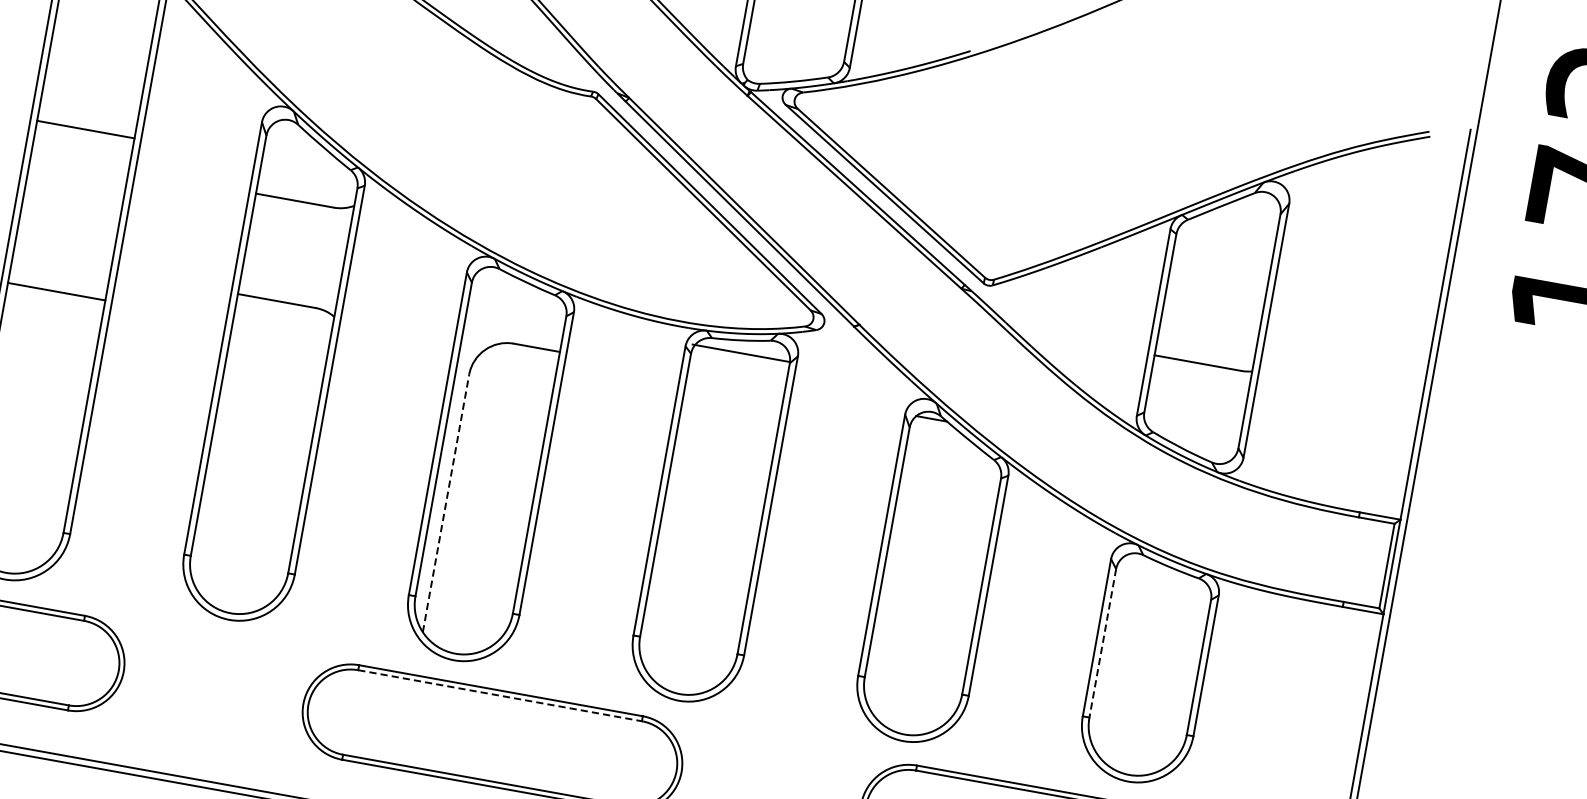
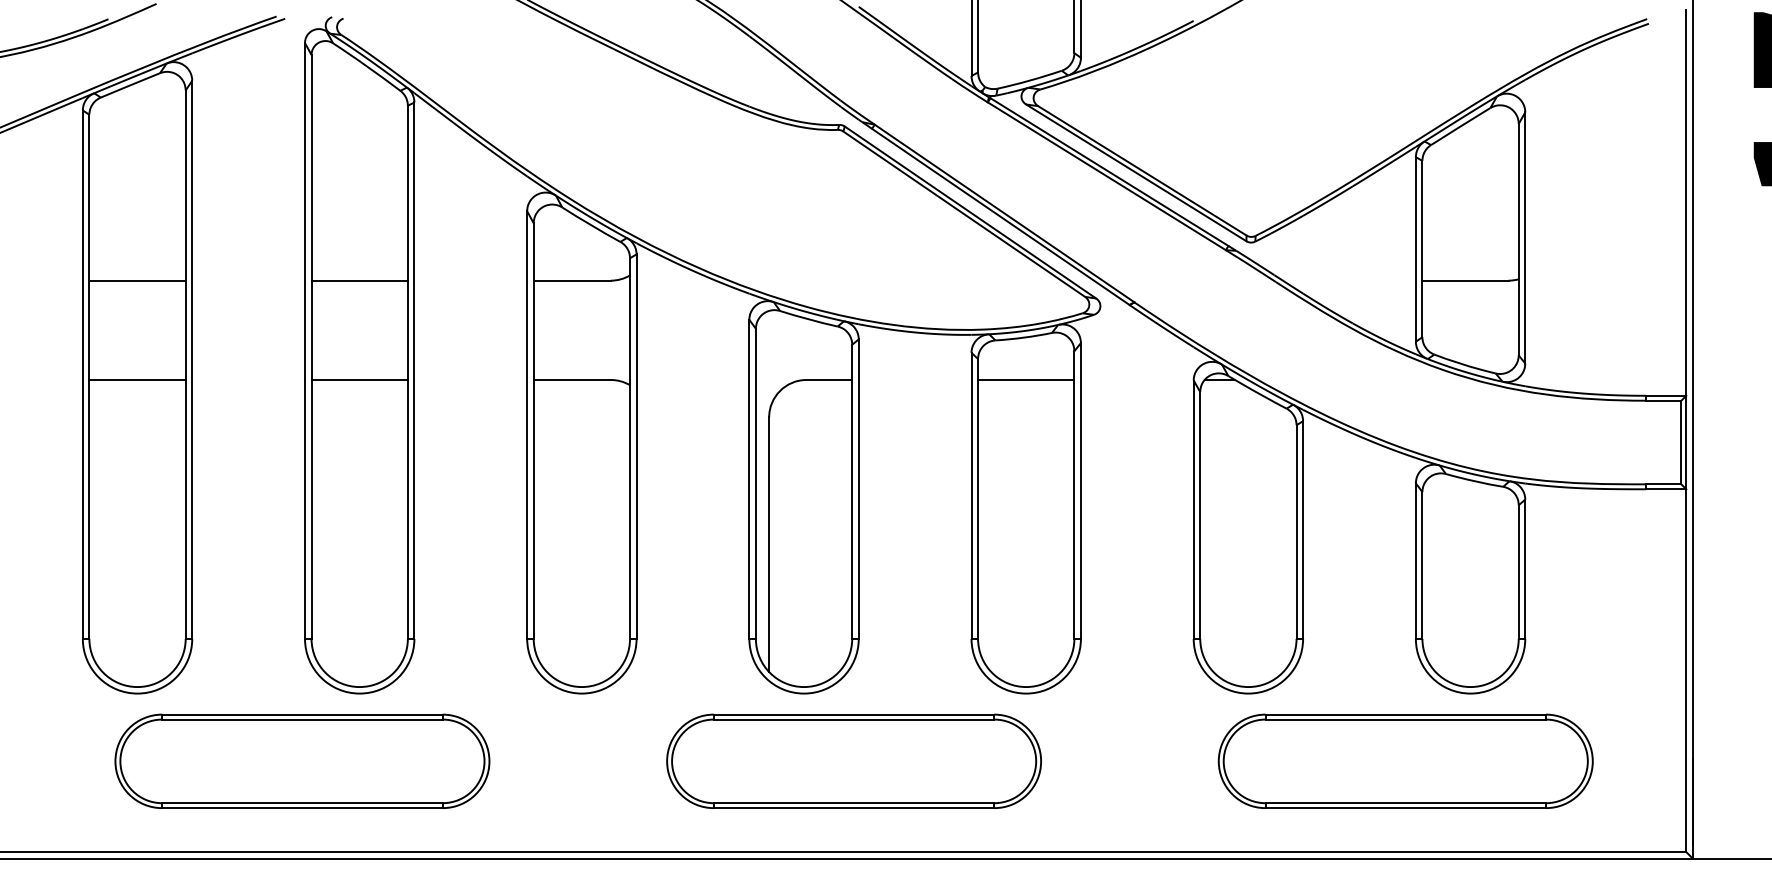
line: (85, 129) -> (359, 280), moved
line: (56, 291) -> (359, 379), moved
line: (741, 352) -> (1026, 379), moved
line: (446, 503) -> (769, 544), dashed -> solid
line: (1102, 643) -> (1422, 565), dashed -> solid
line: (500, 695) -> (854, 719), dashed -> solid

